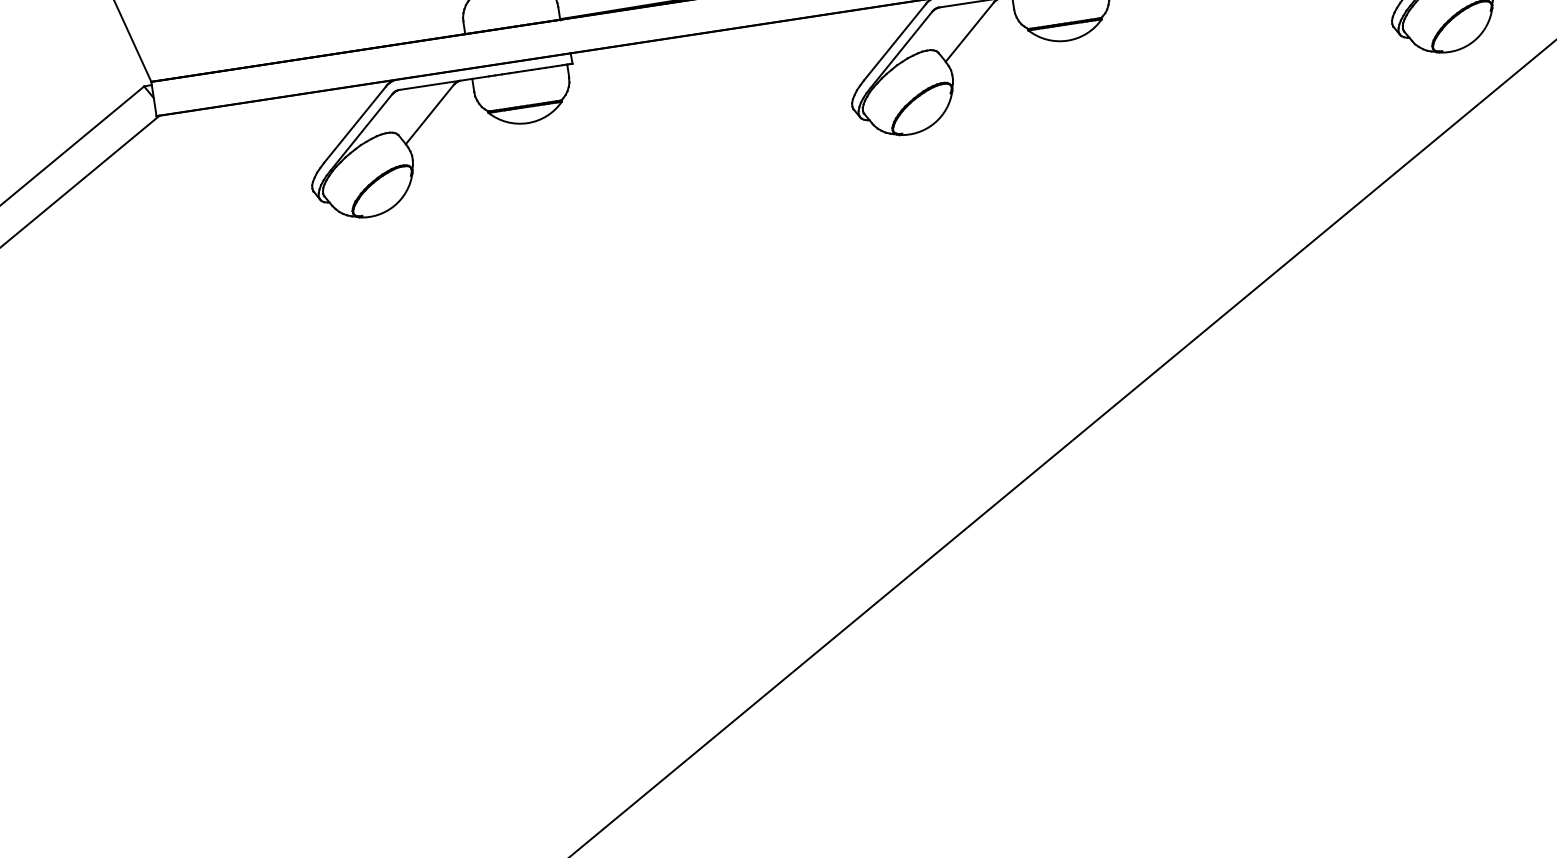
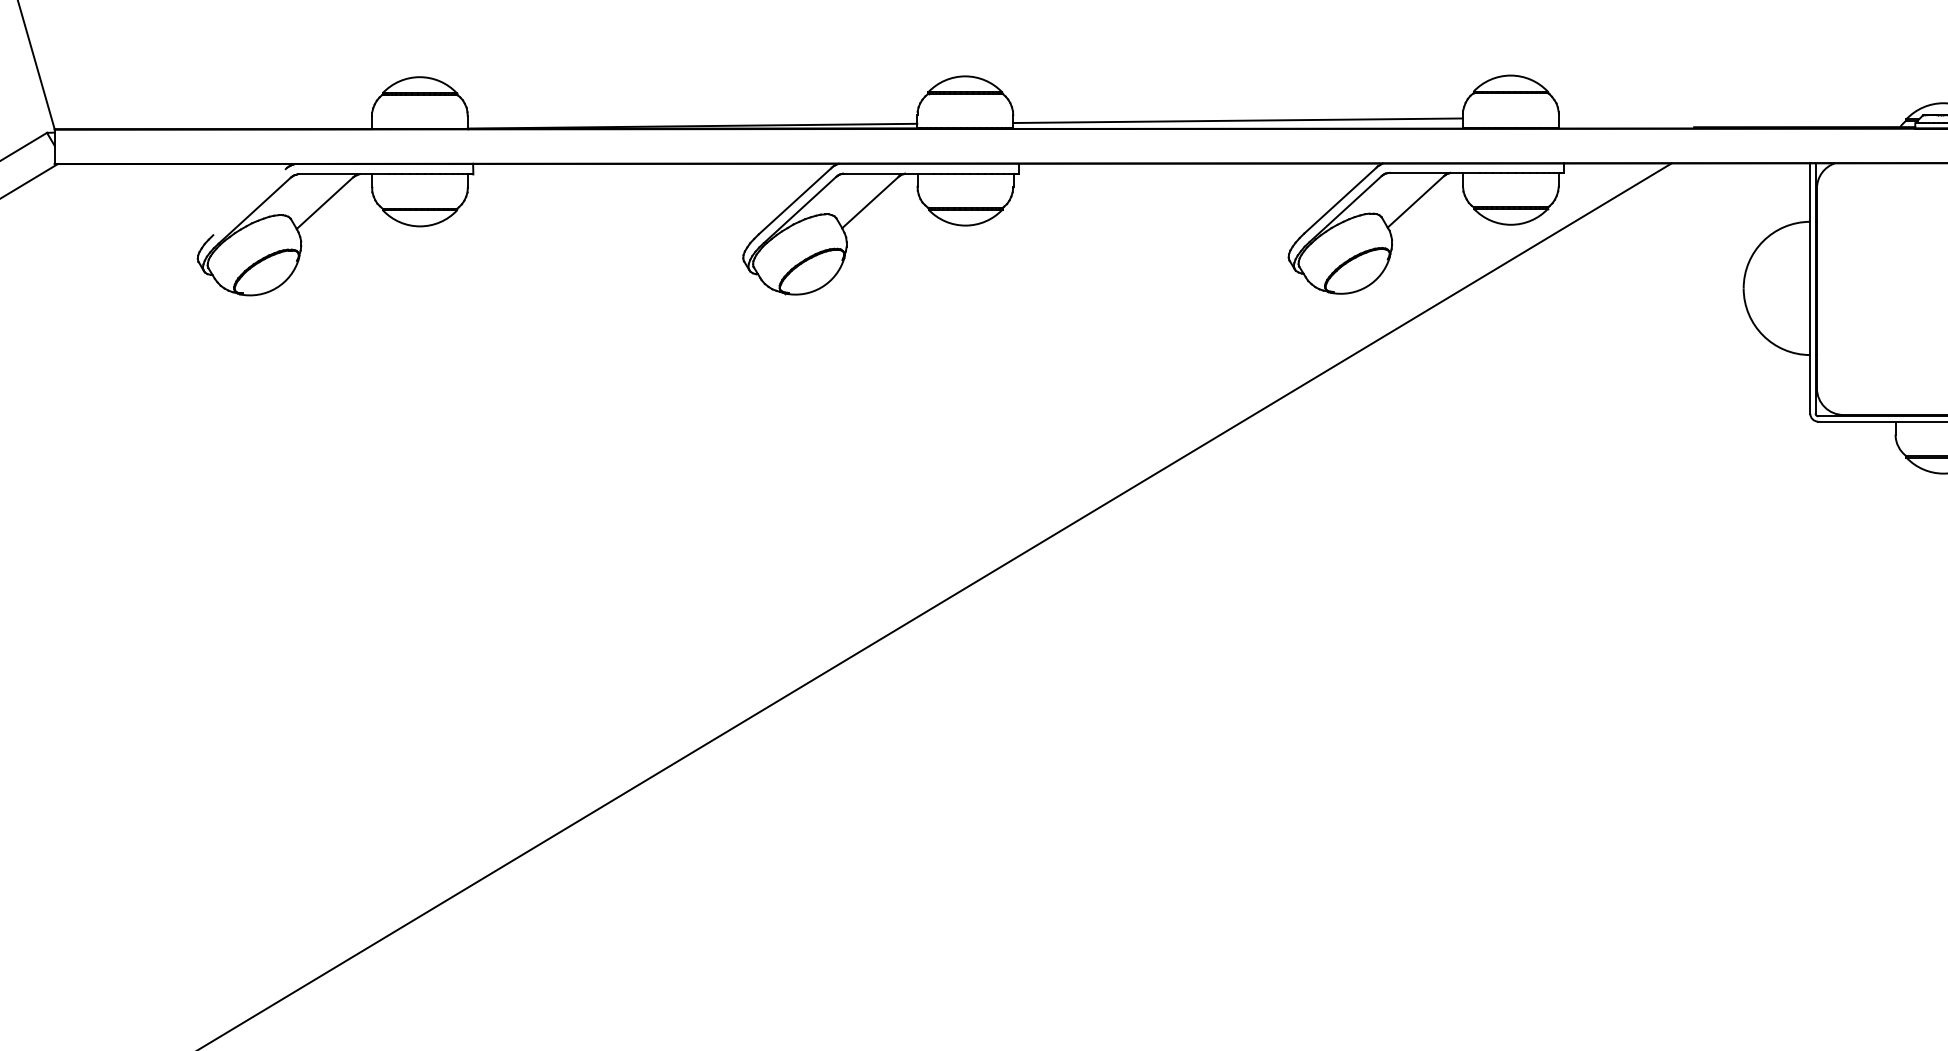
line: (355, 125) -> (249, 202), removed

